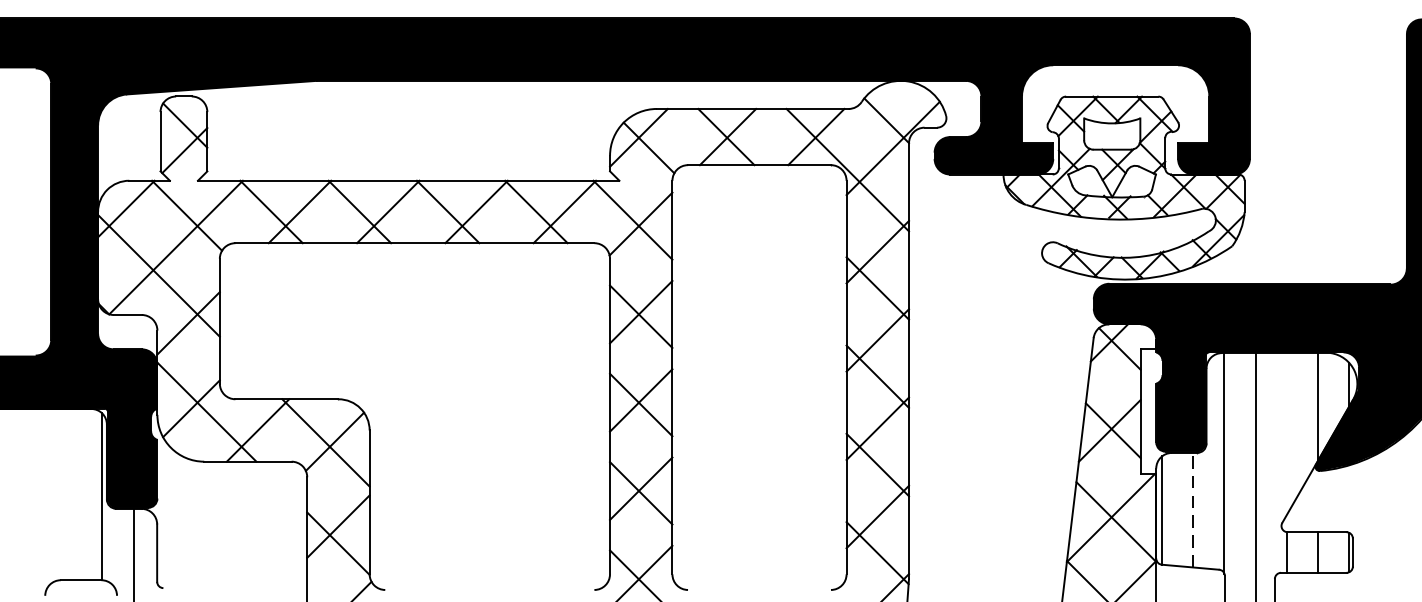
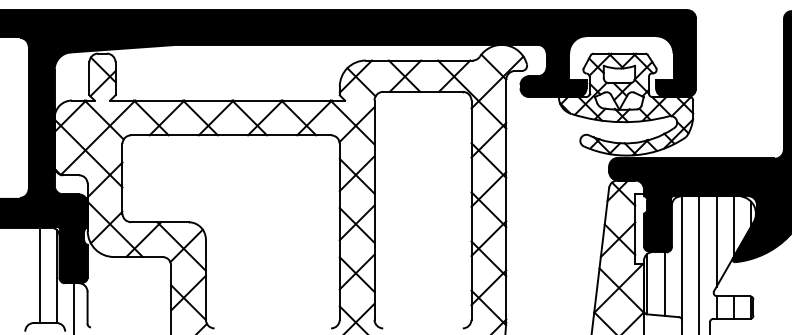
line: (1286, 433) -> (716, 241), added
line: (70, 493) -> (39, 274), added
line: (1193, 511) -> (664, 284), dashed -> solid

